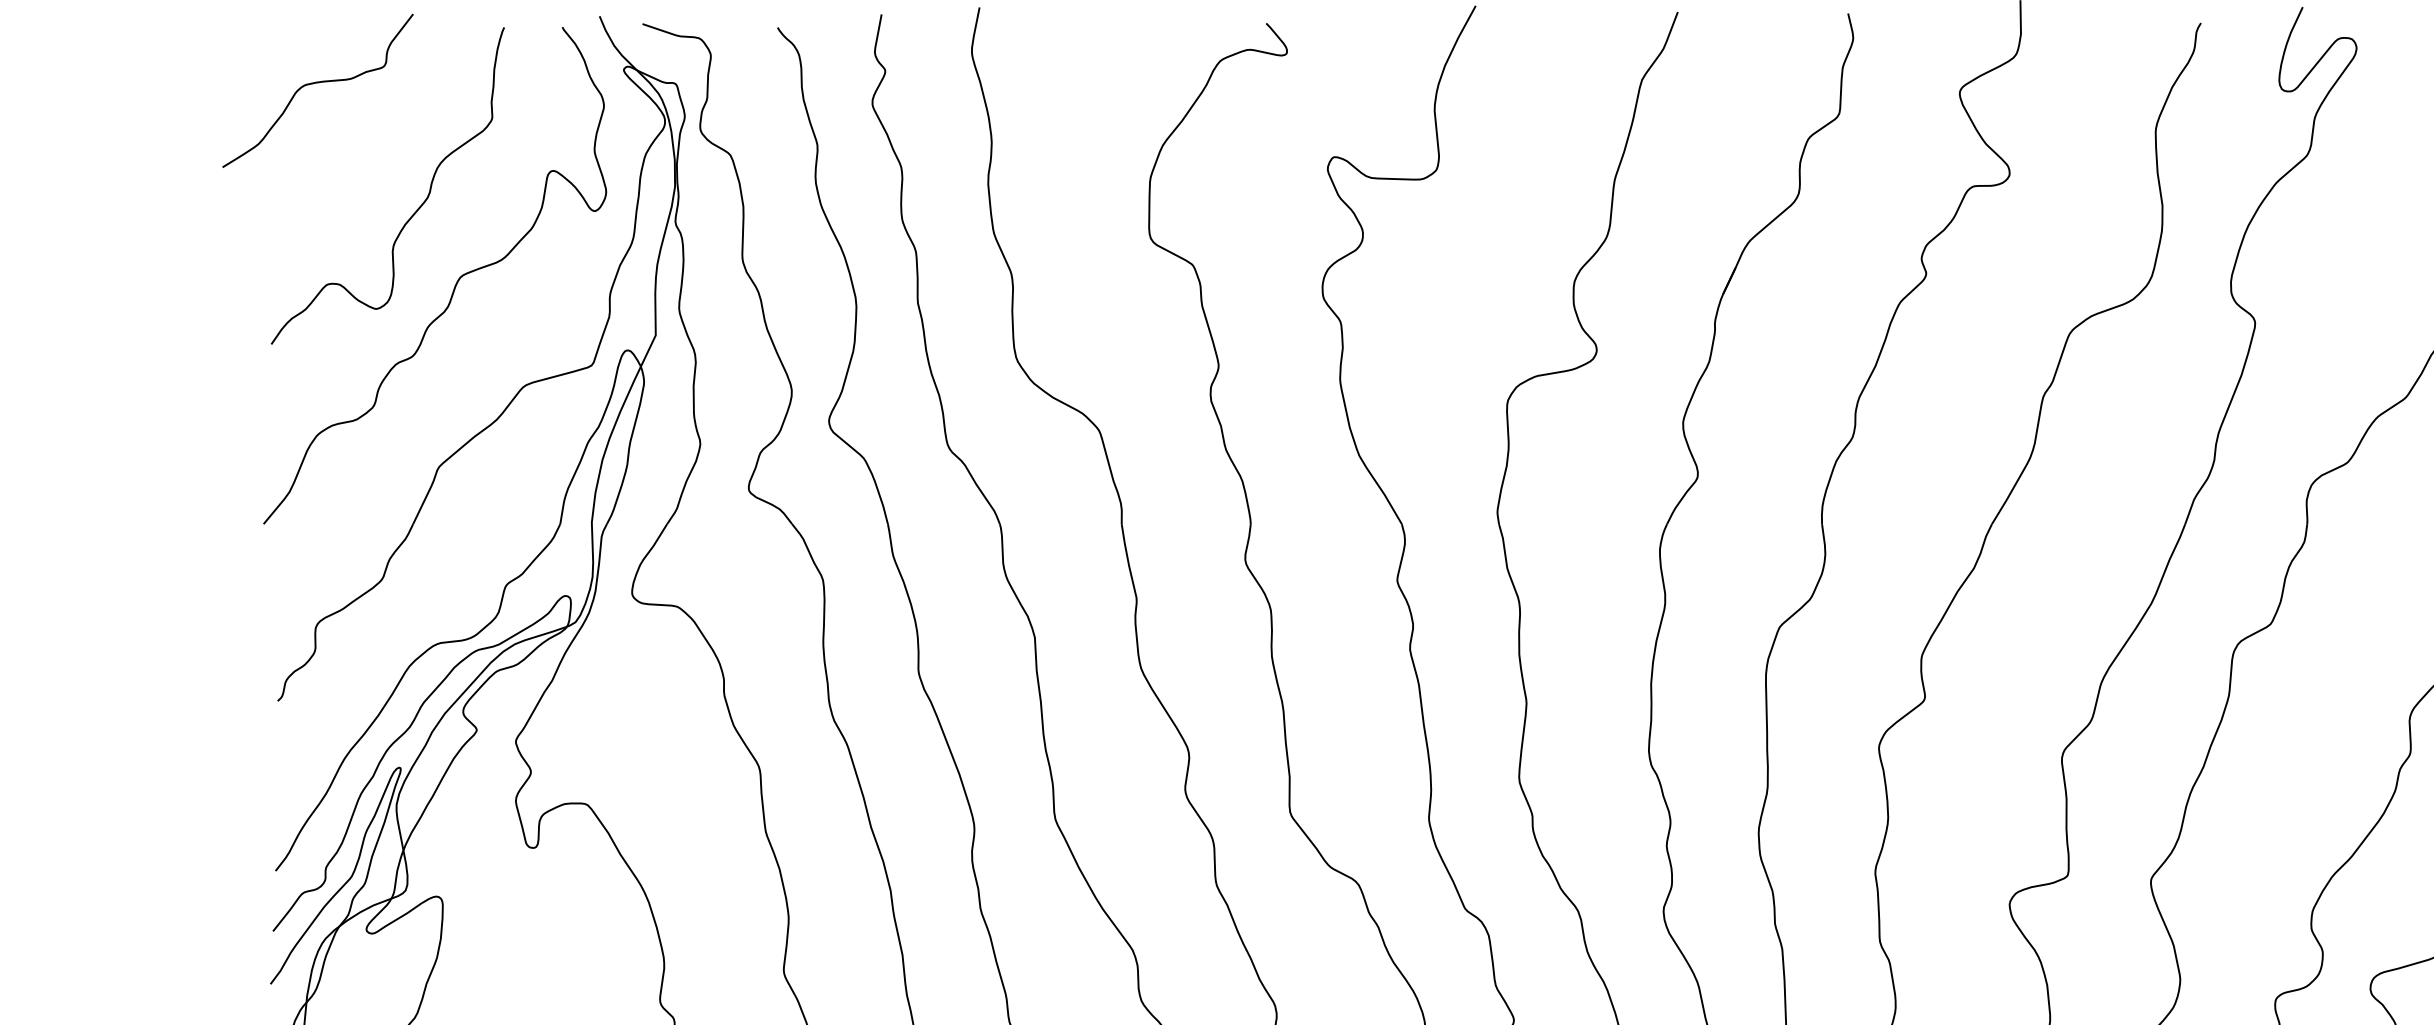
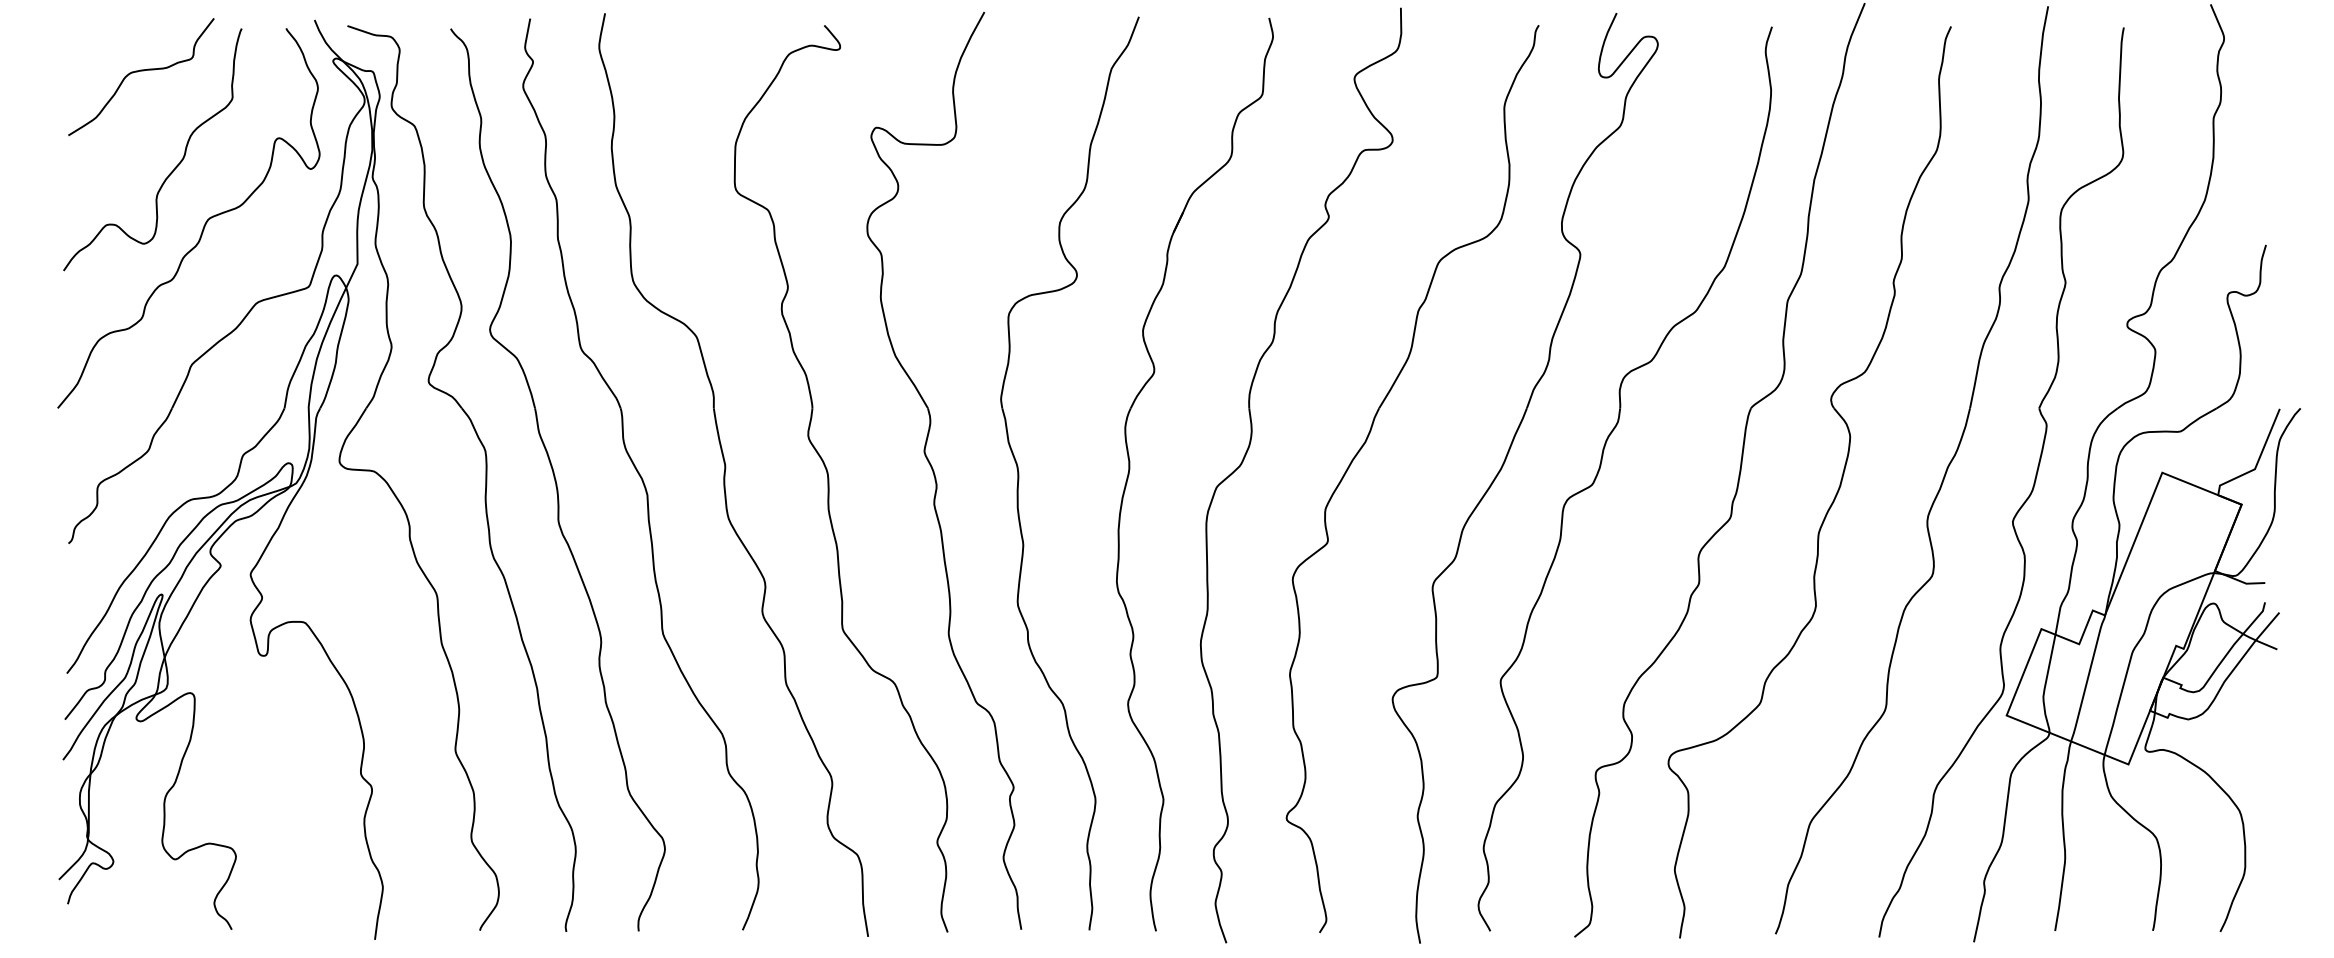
curve: (318, 83) -> (141, 71), moved

